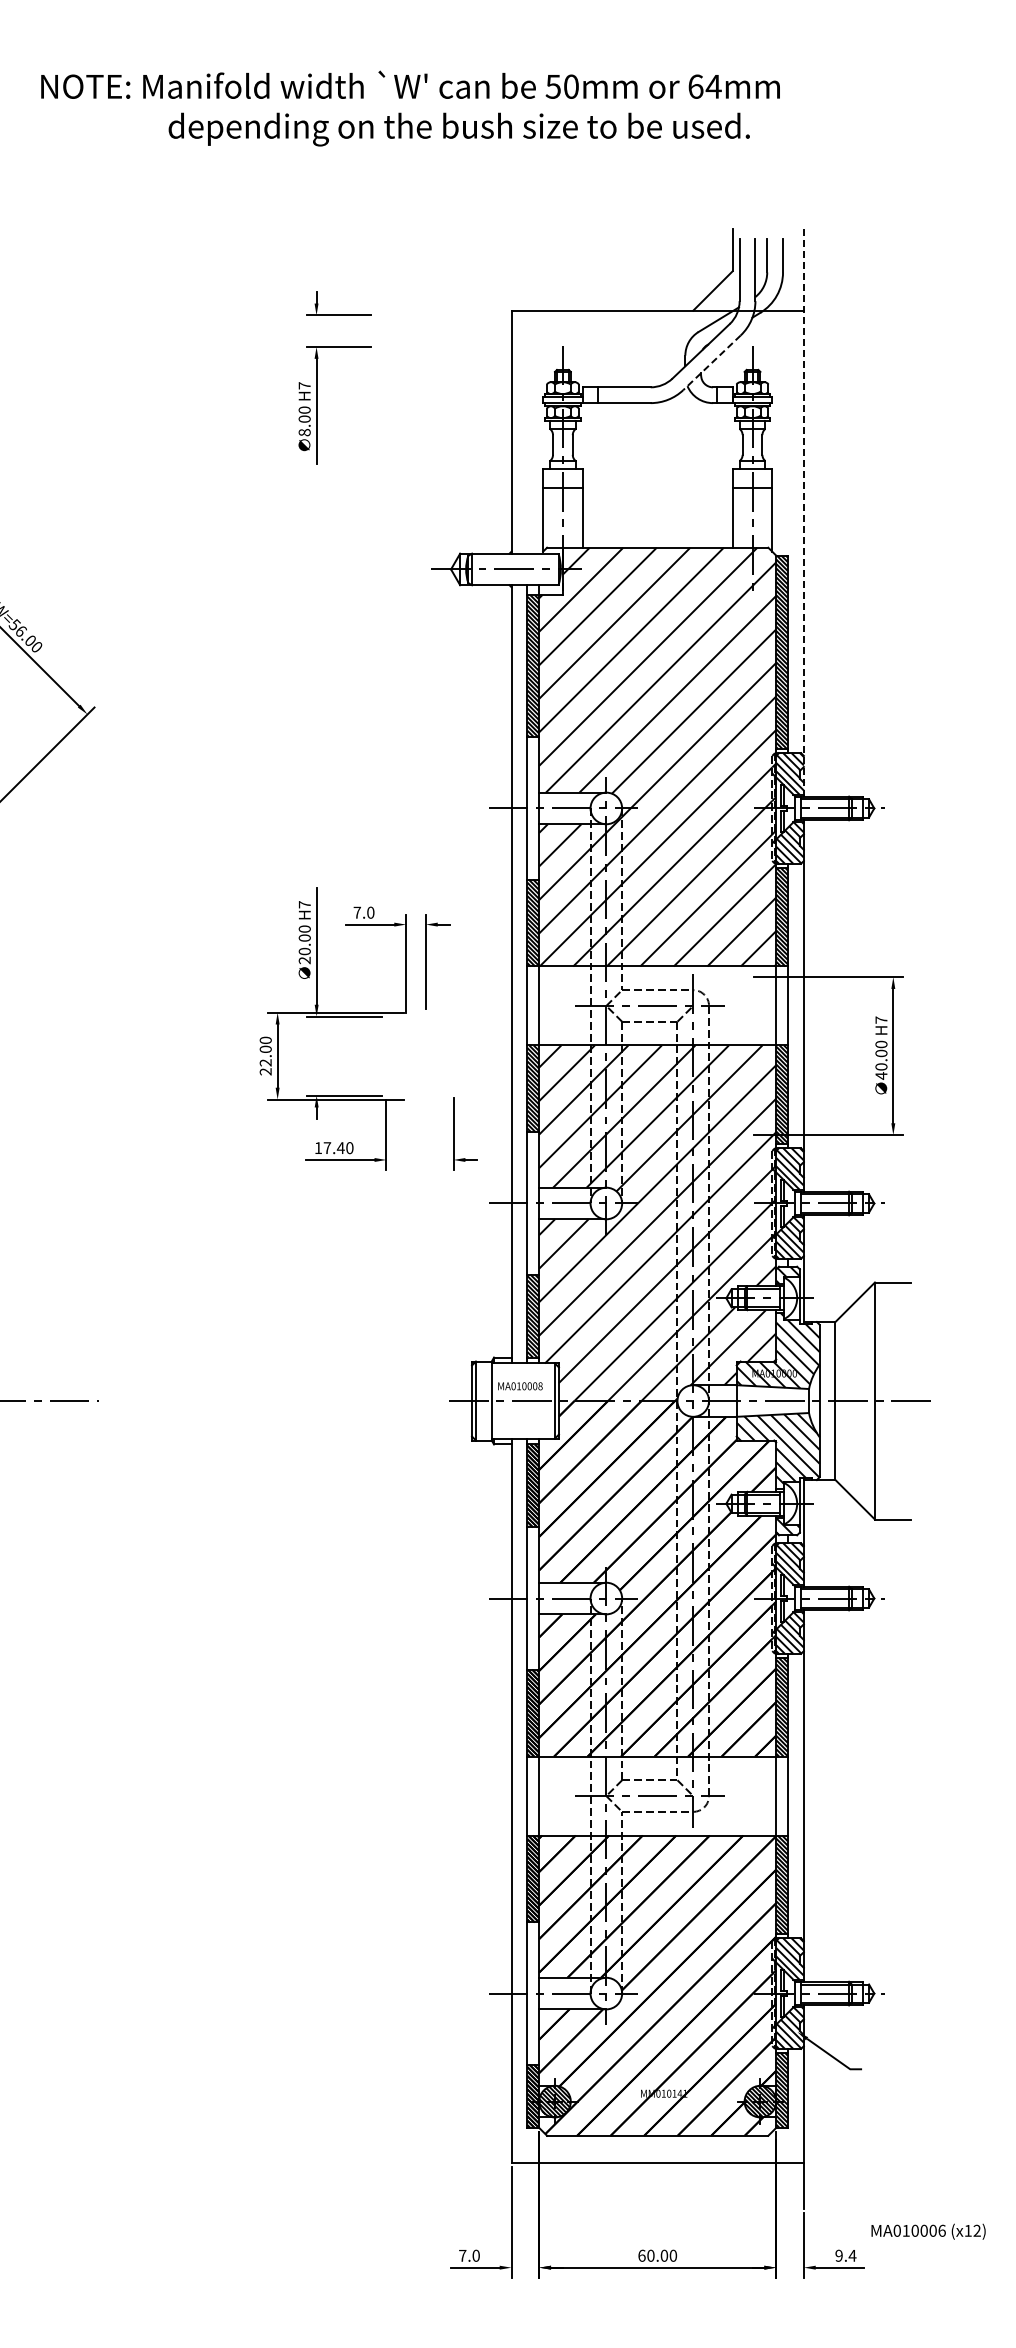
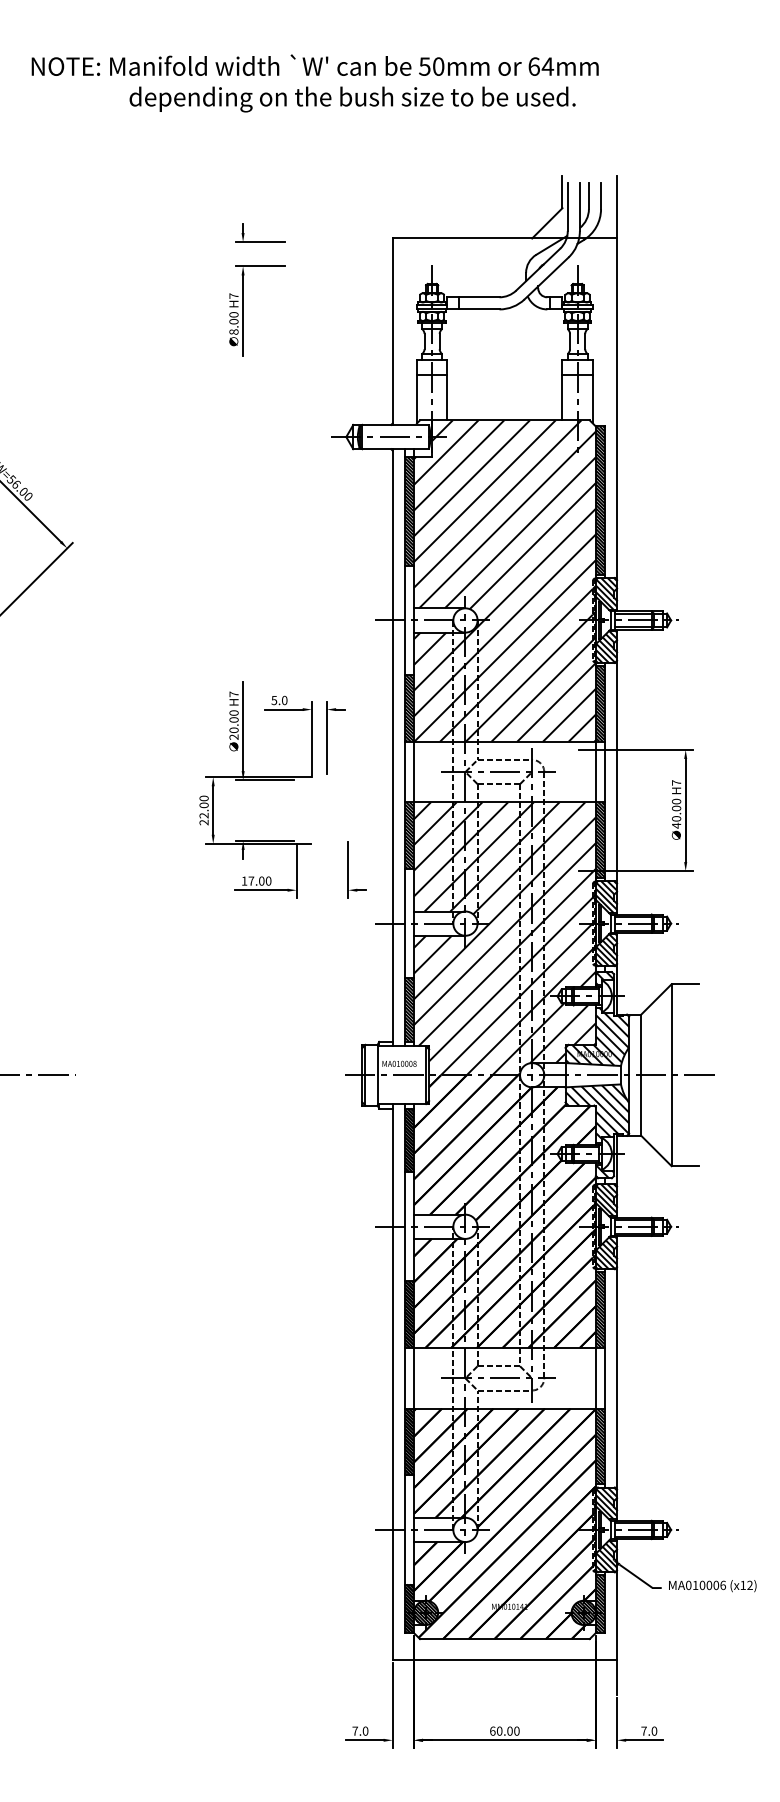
line: (712, 362) -> (546, 278), dashed -> solid
line: (803, 512) -> (616, 393), dashed -> solid
text: (356, 912) -> (273, 700), 7.0 -> 5.0
text: (340, 1148) -> (261, 881), 17.40 -> 17.00
text: (928, 2231) -> (712, 1585), moved
text: (845, 2255) -> (648, 1730), 9.4 -> 7.0

